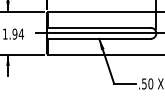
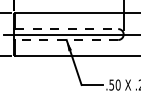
line: (99, 27) -> (66, 28), solid -> dashed
line: (98, 38) -> (65, 39), solid -> dashed

